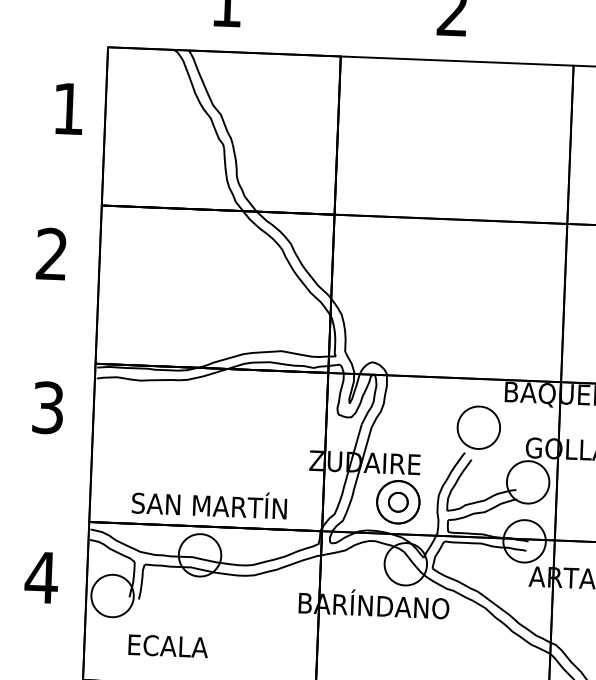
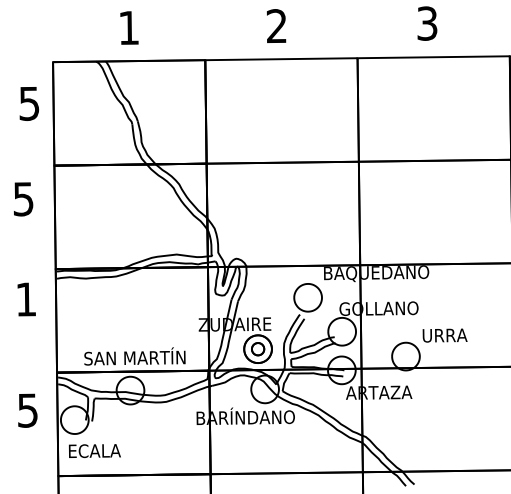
text: (68, 110) -> (29, 104), 1 -> 5
text: (51, 254) -> (23, 199), 2 -> 5
text: (48, 407) -> (26, 299), 3 -> 1
text: (41, 577) -> (27, 410), 4 -> 5
text: (167, 646) -> (94, 451), moved

